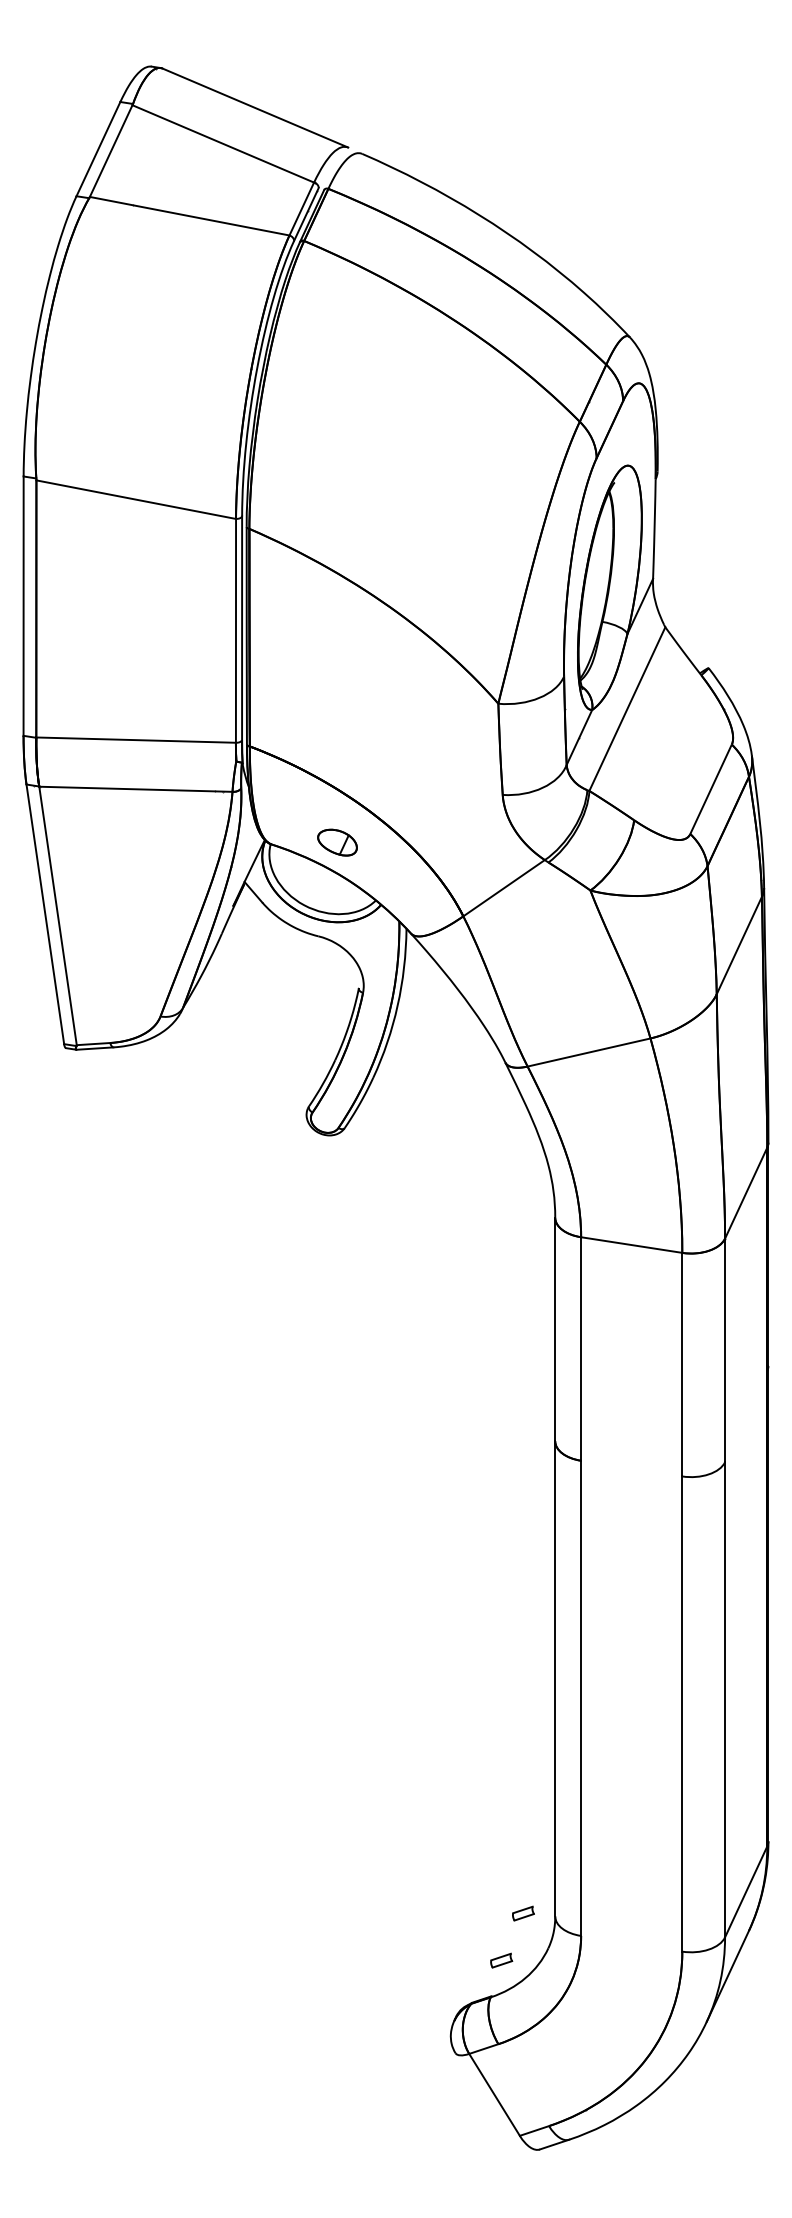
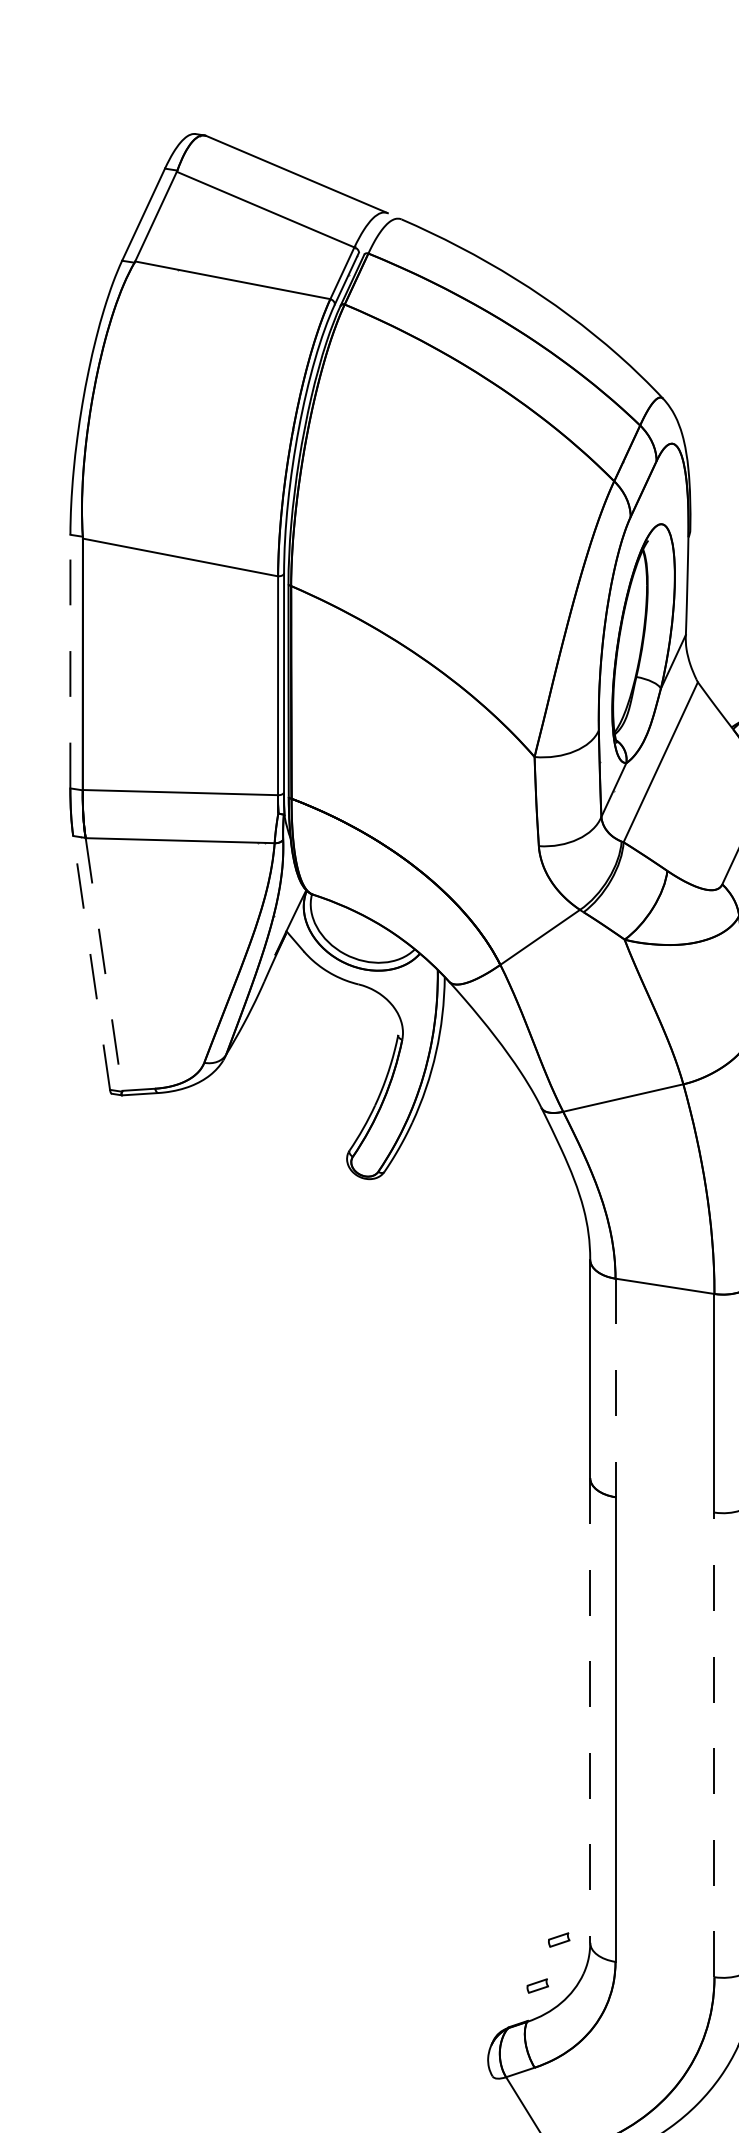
line: (23, 606) -> (70, 661), solid -> dashed
part: (337, 842) -> (377, 892), removed
line: (45, 913) -> (91, 962), solid -> dashed
line: (58, 915) -> (104, 964), solid -> dashed
line: (581, 1349) -> (615, 1388), solid -> dashed
line: (555, 1678) -> (590, 1710), solid -> dashed
line: (682, 1714) -> (714, 1745), solid -> dashed

